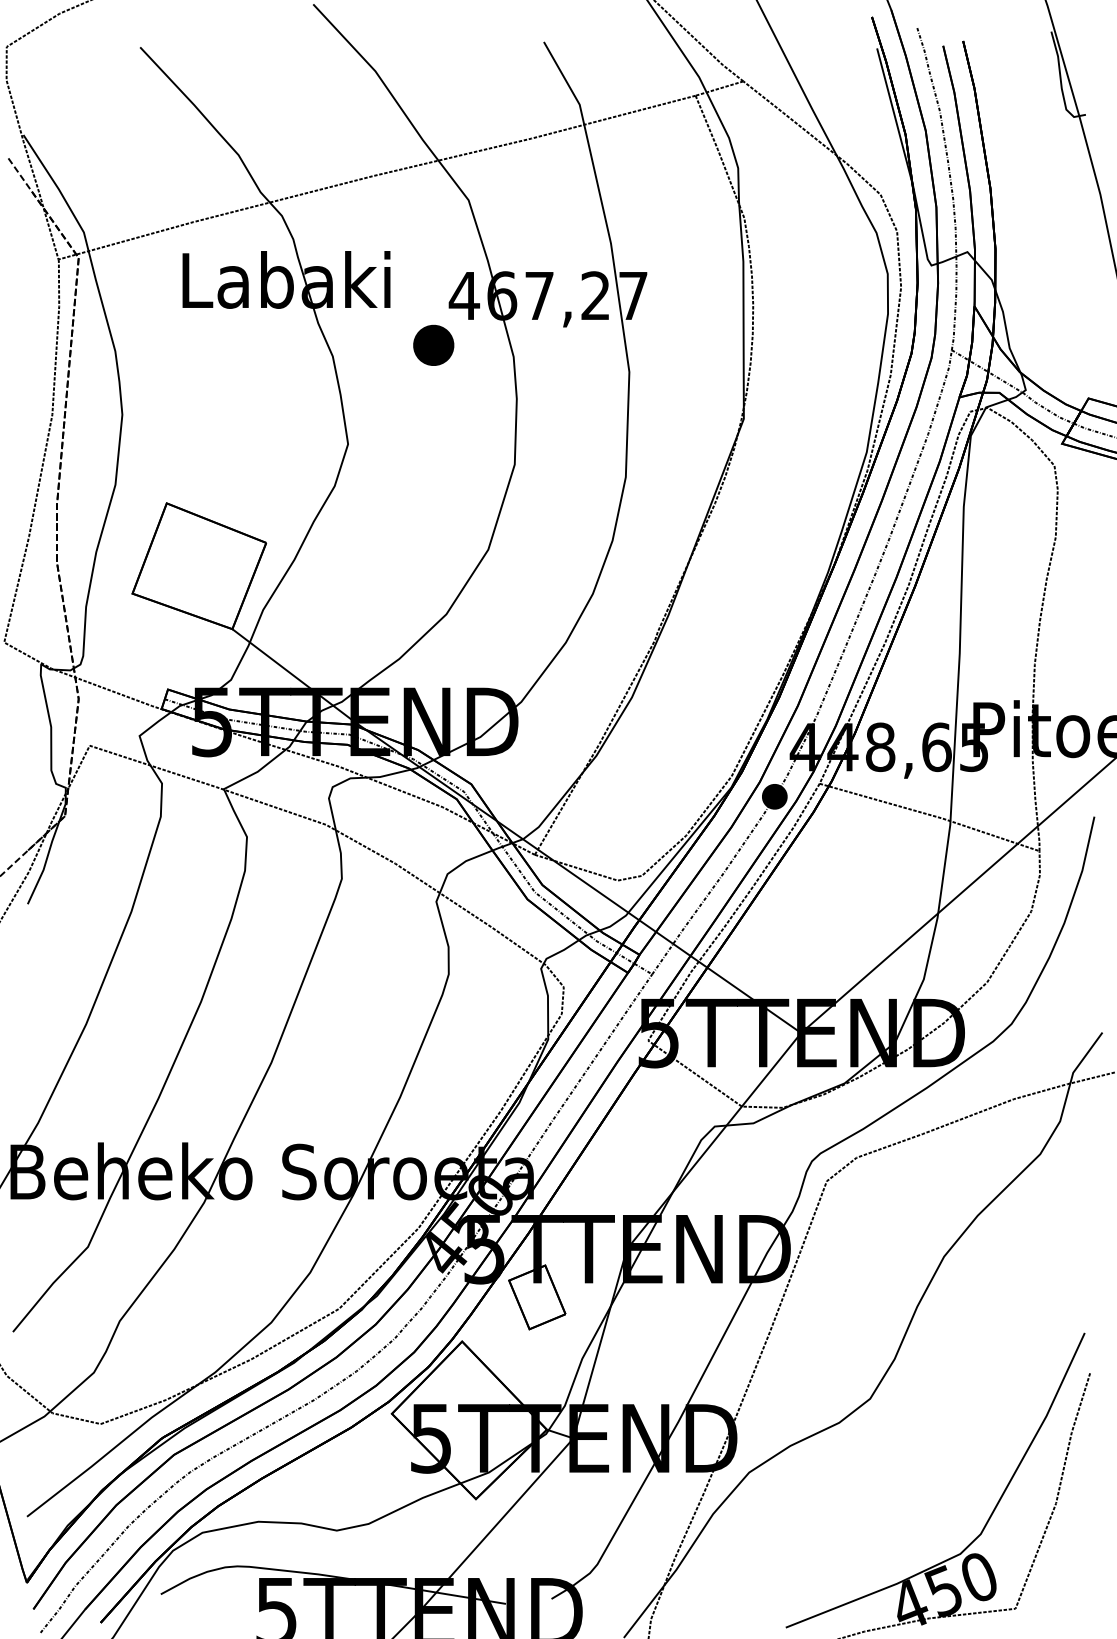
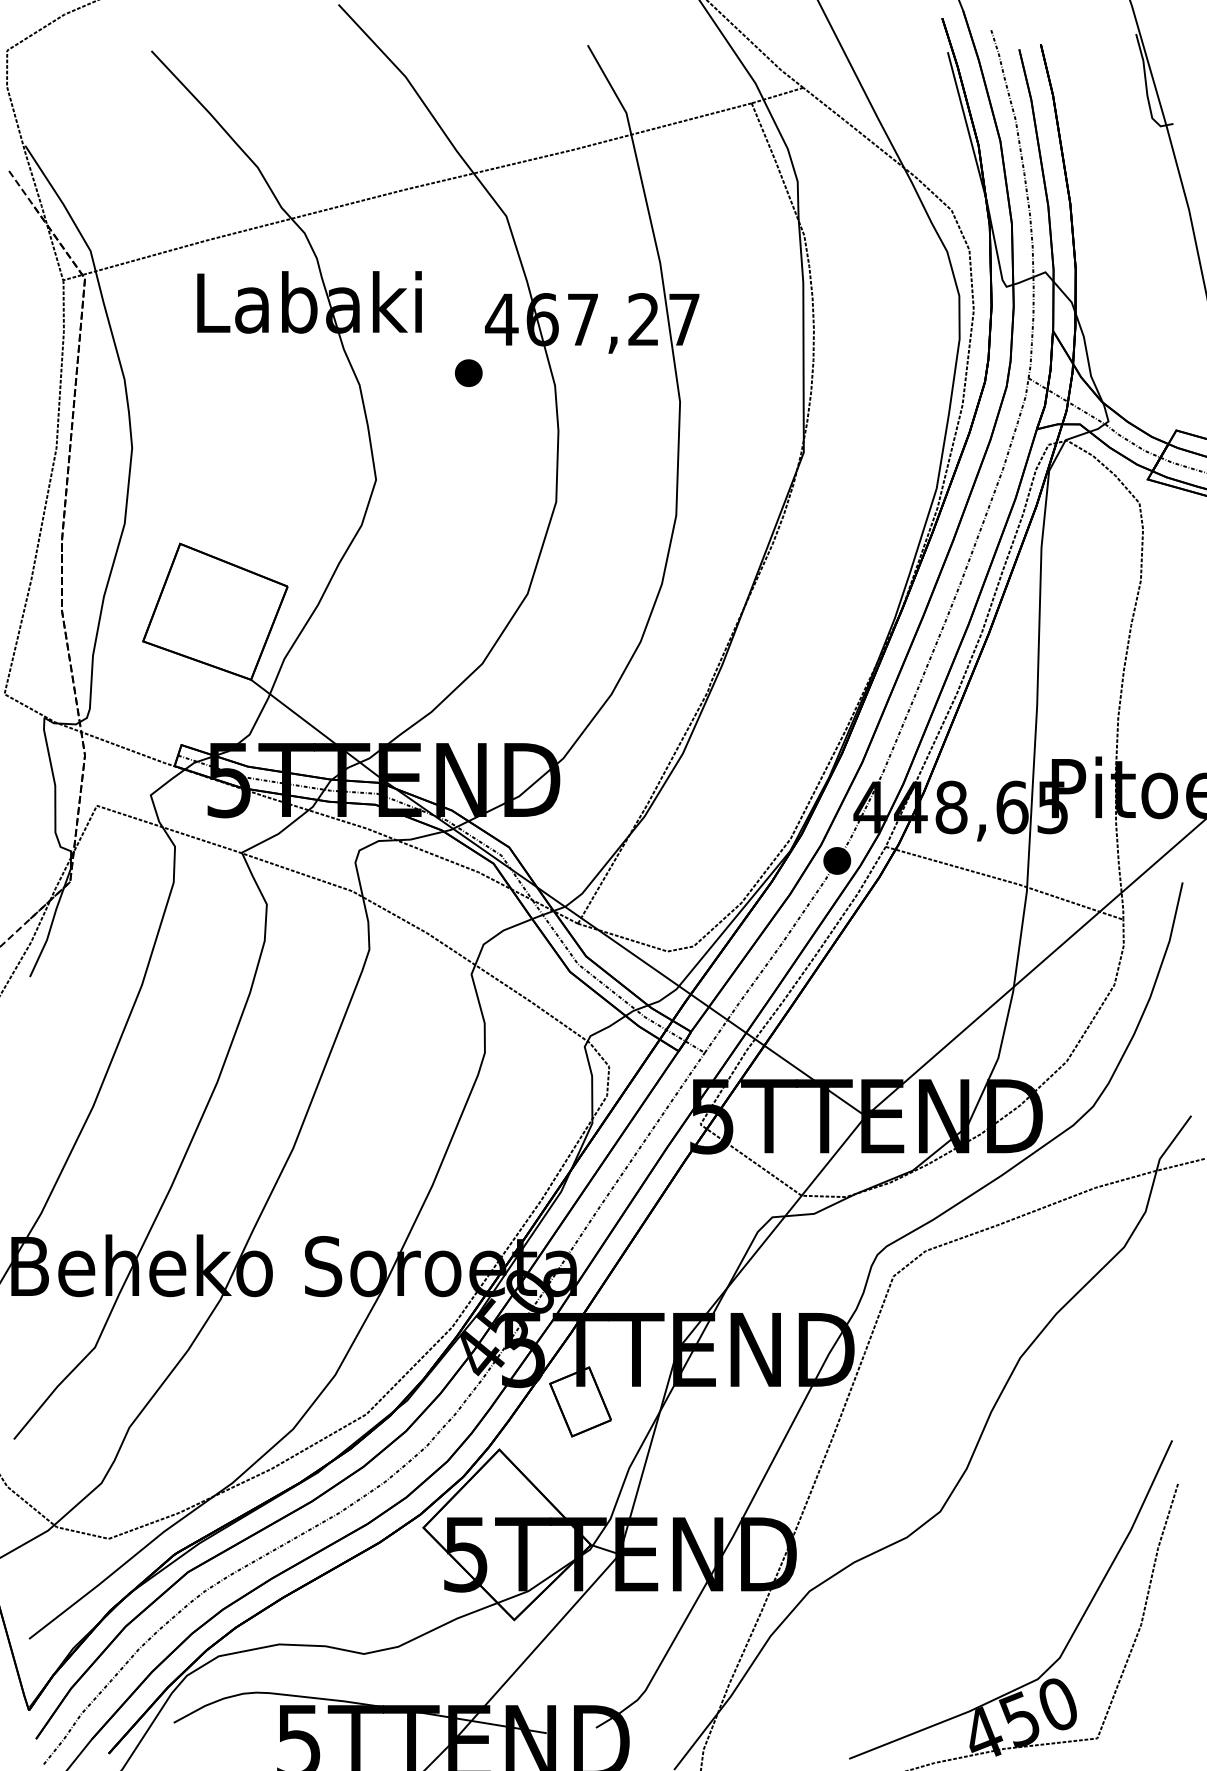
part: (433, 345) -> (468, 373), size x0.62

